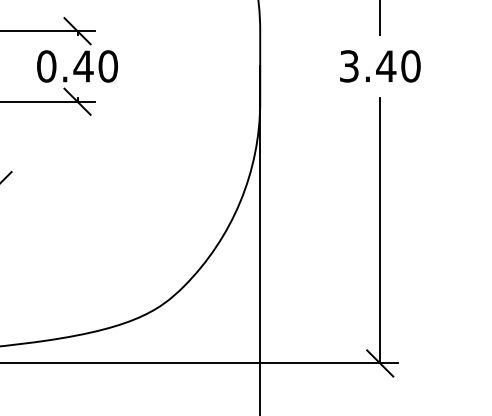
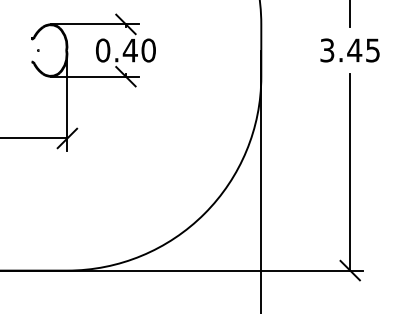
text: (410, 66) -> (372, 50), 3.40 -> 3.45

